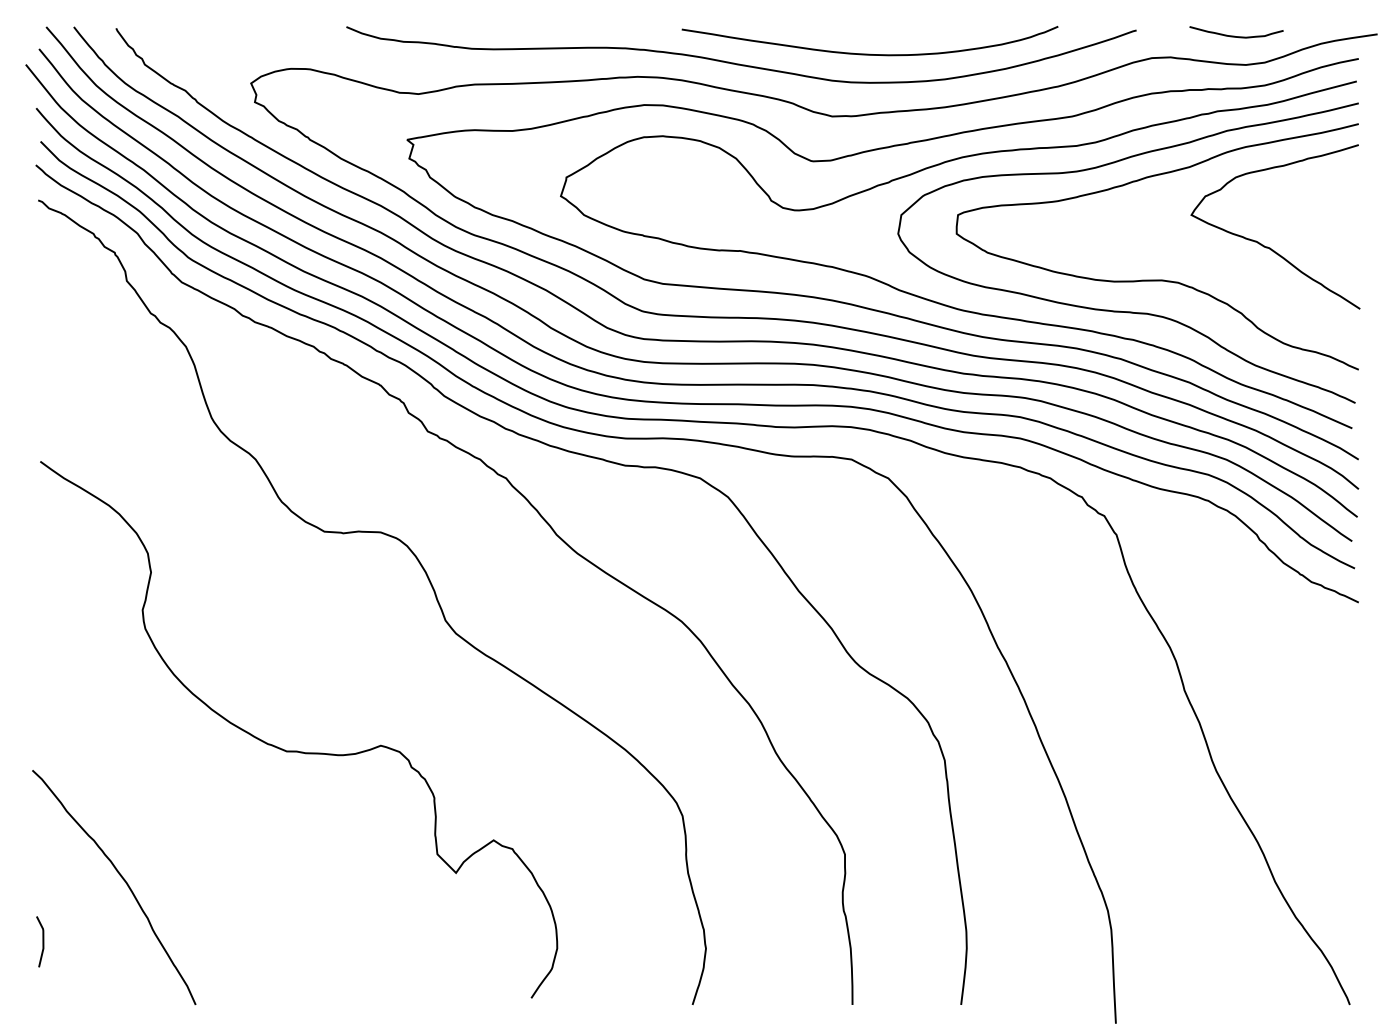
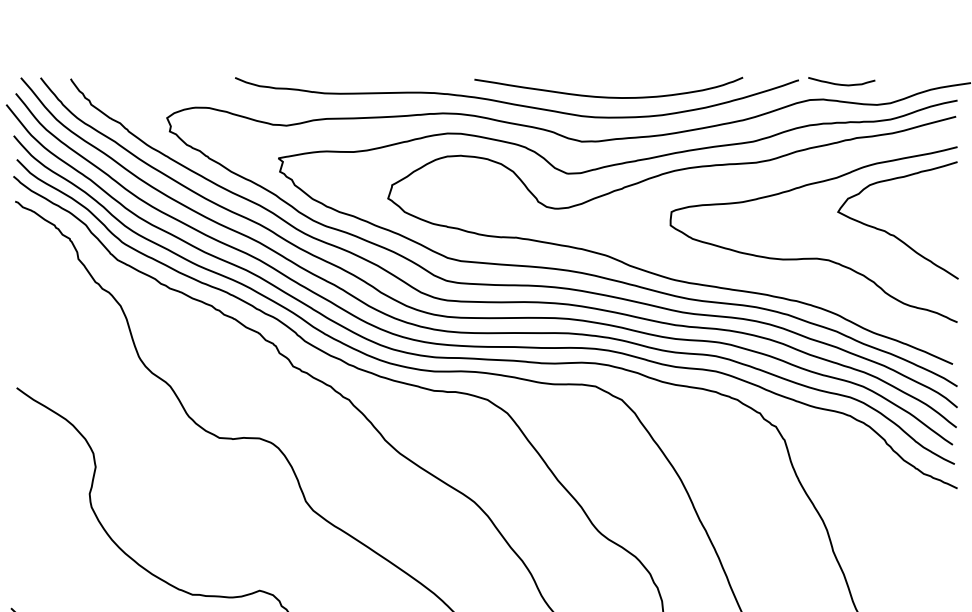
curve: (1234, 35) -> (840, 83), moved
curve: (1119, 310) -> (786, 280), removed

